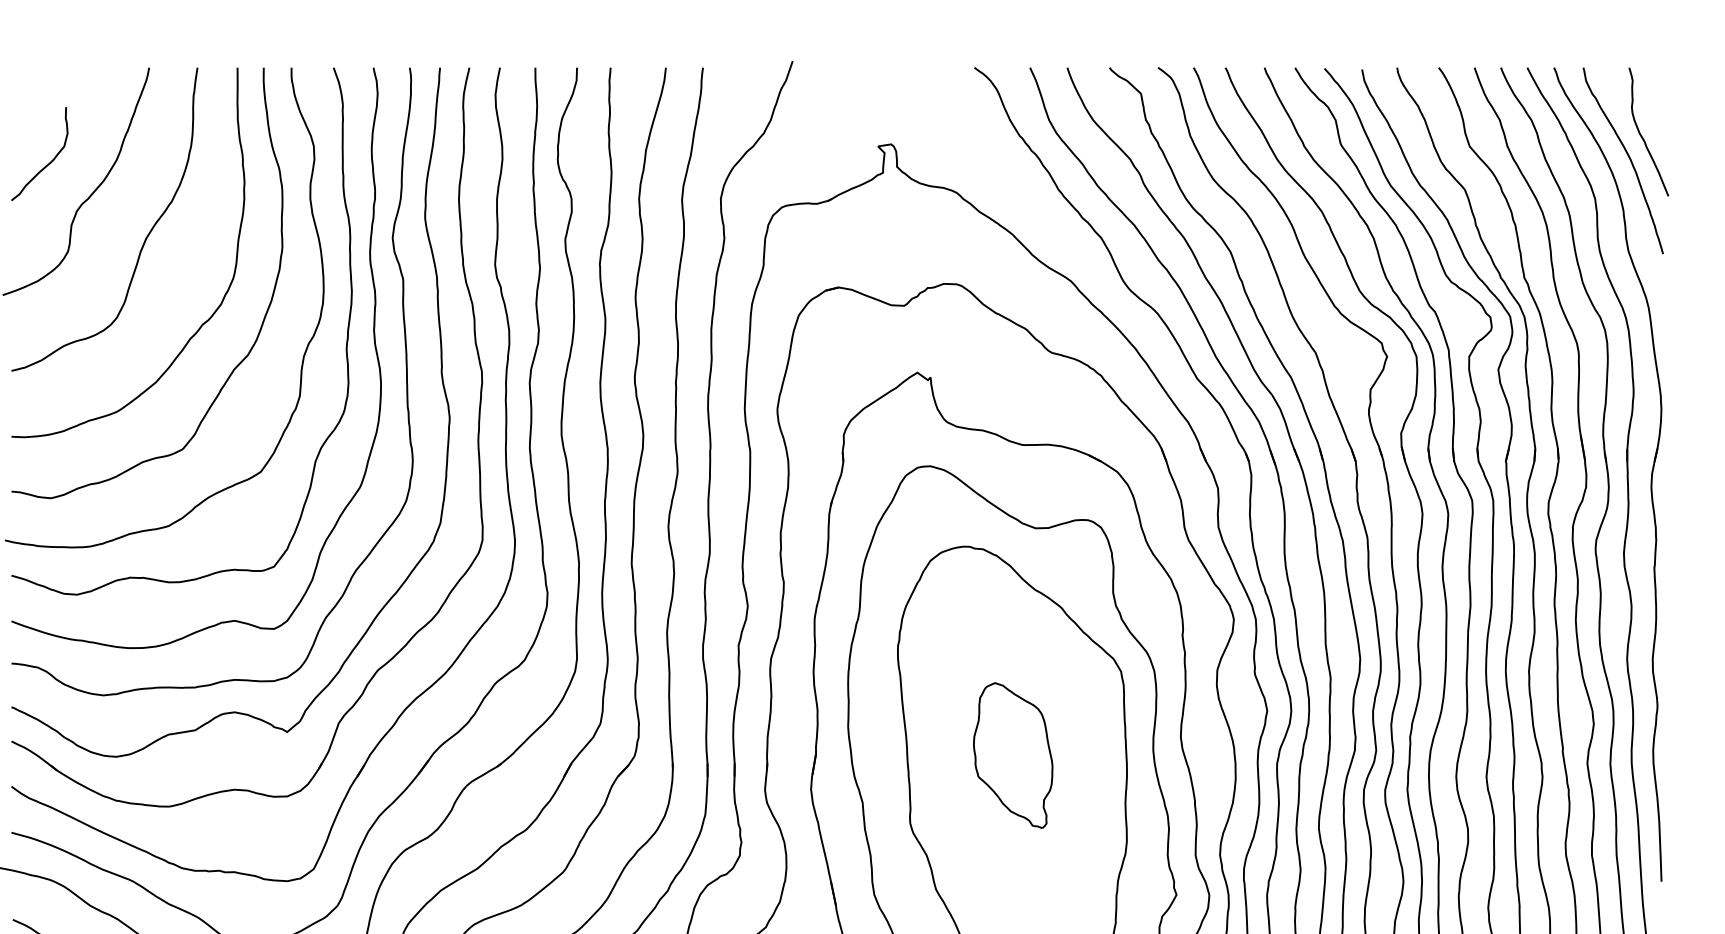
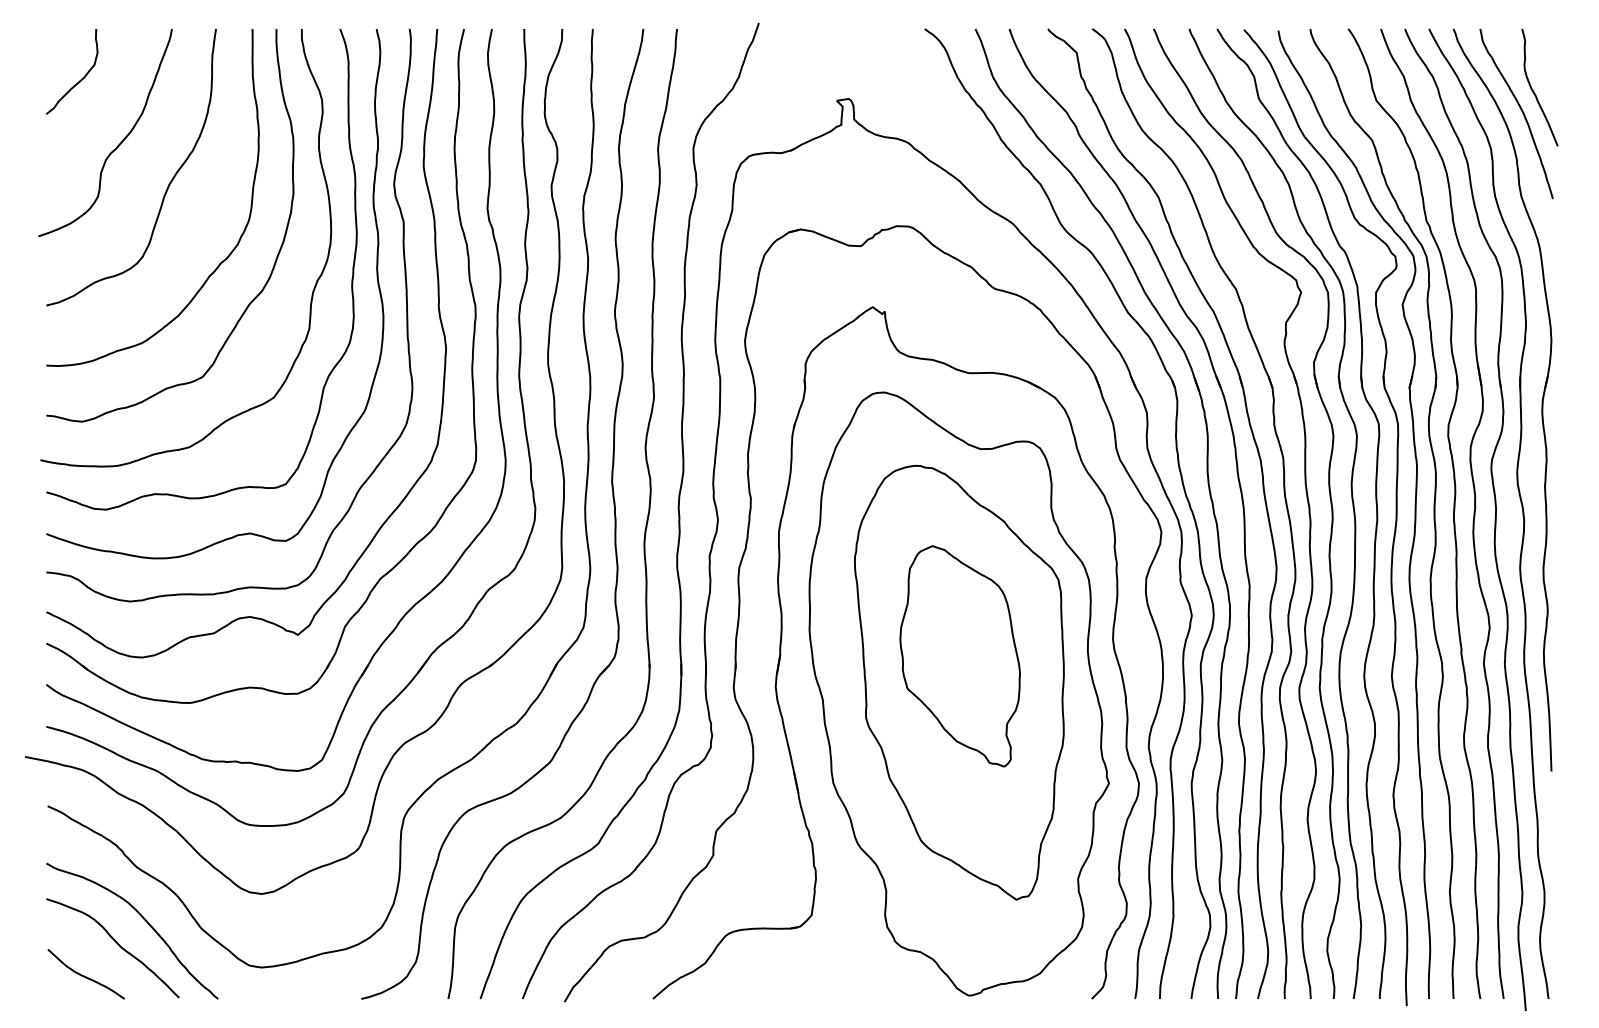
curve: (48, 162) -> (80, 79), moved
part: (1012, 755) -> (959, 656), size x1.67

